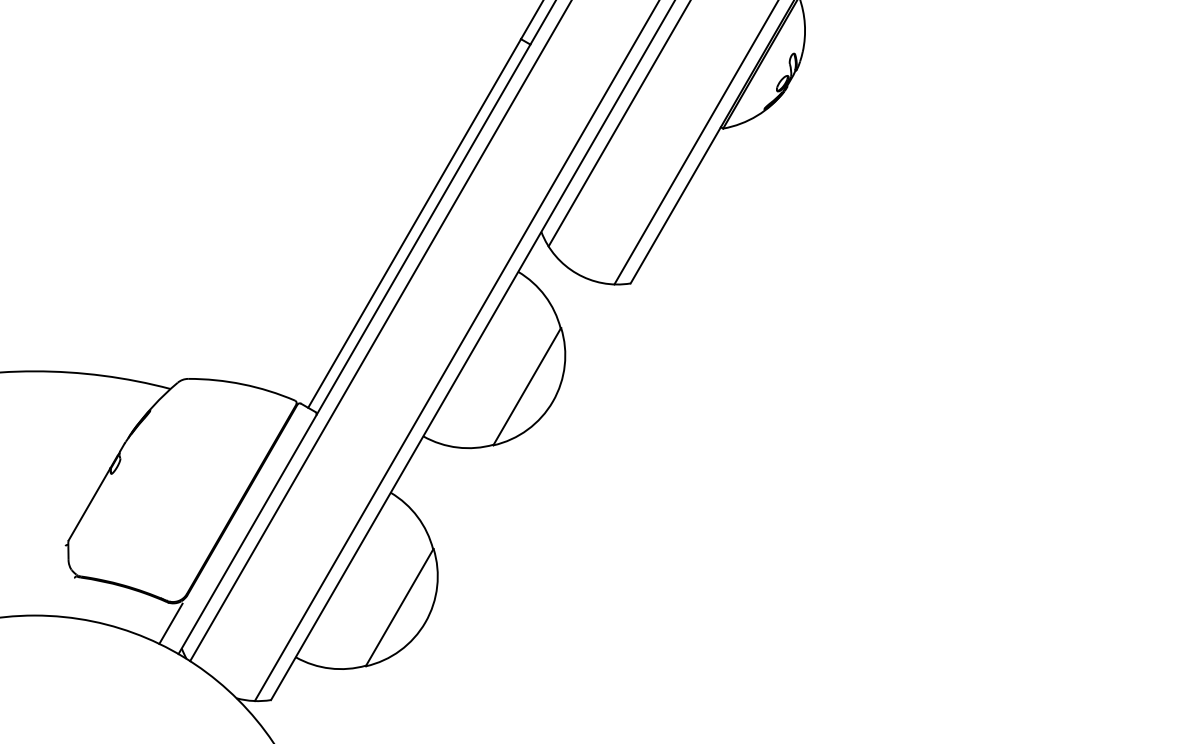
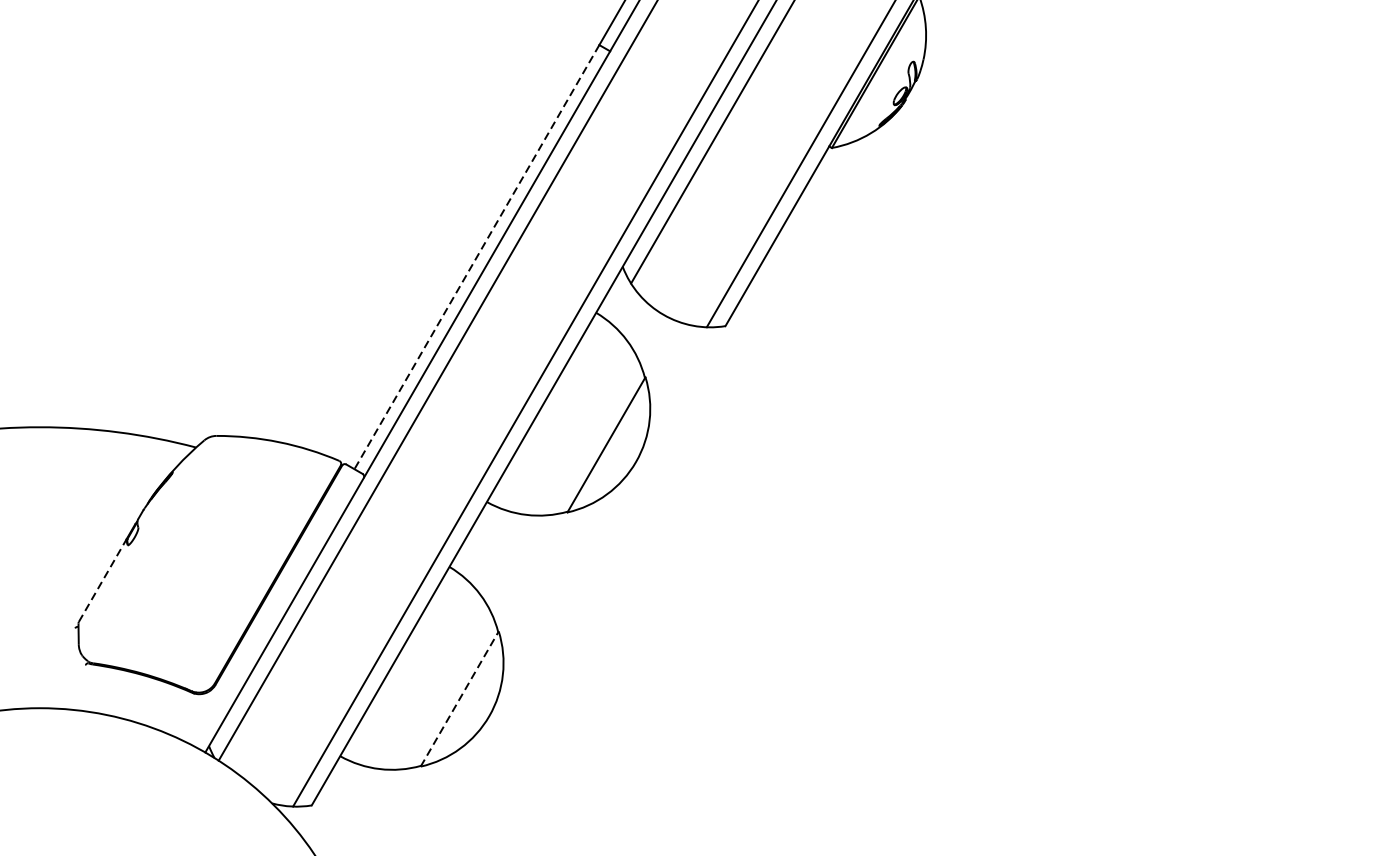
line: (414, 223) -> (476, 257), solid -> dashed
line: (89, 504) -> (102, 580), solid -> dashed
line: (399, 607) -> (459, 698), solid -> dashed
line: (170, 623) -> (196, 717), removed

